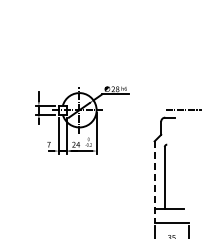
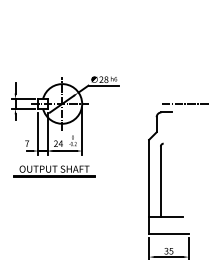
part: (72, 168) -> (54, 171), added
line: (154, 182) -> (148, 187), dashed -> solid

